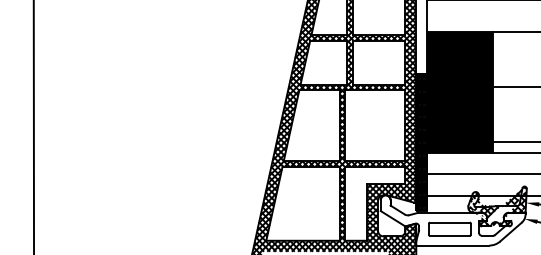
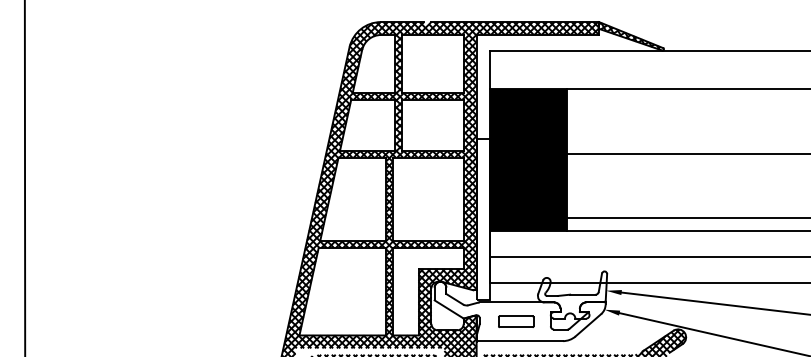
hatch: (421, 141) -> (482, 218), removed
hatch: (497, 206) -> (572, 294), removed
part: (449, 228) -> (515, 321), size x0.7

